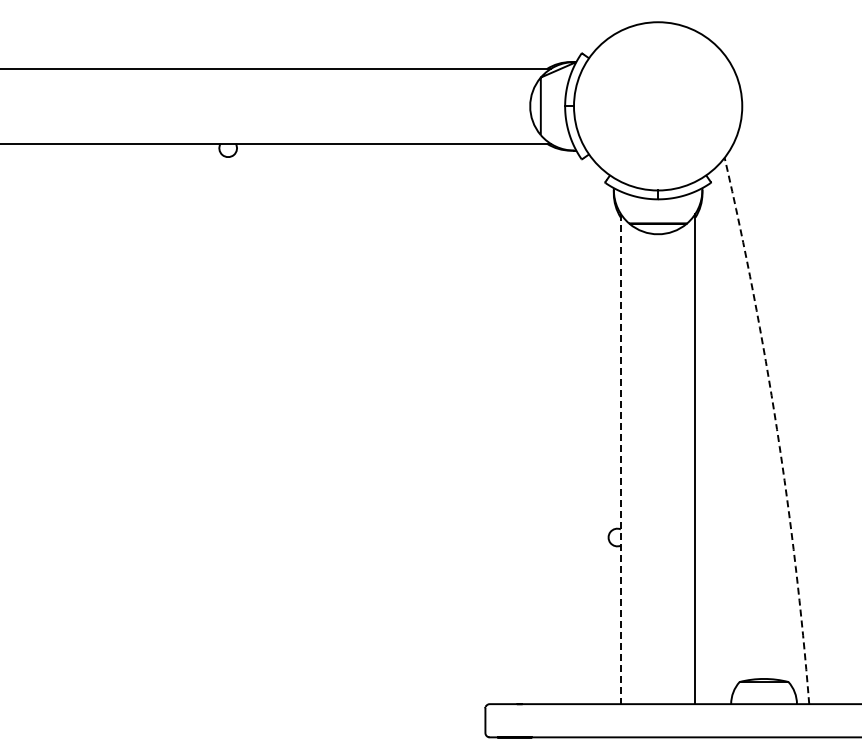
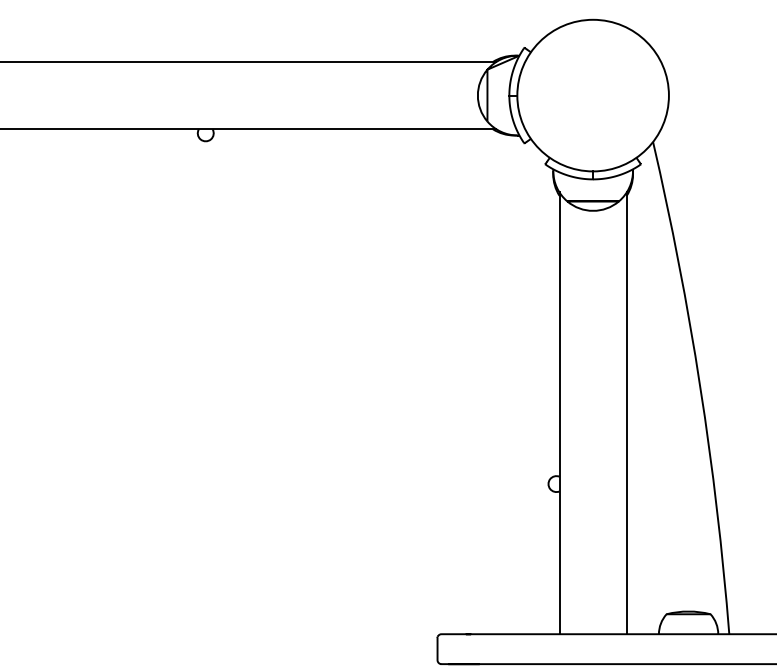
arc: (777, 429) -> (700, 386), dashed -> solid
line: (620, 459) -> (559, 413), dashed -> solid

